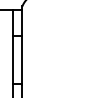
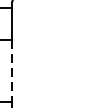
line: (22, 60) -> (11, 71), solid -> dashed

